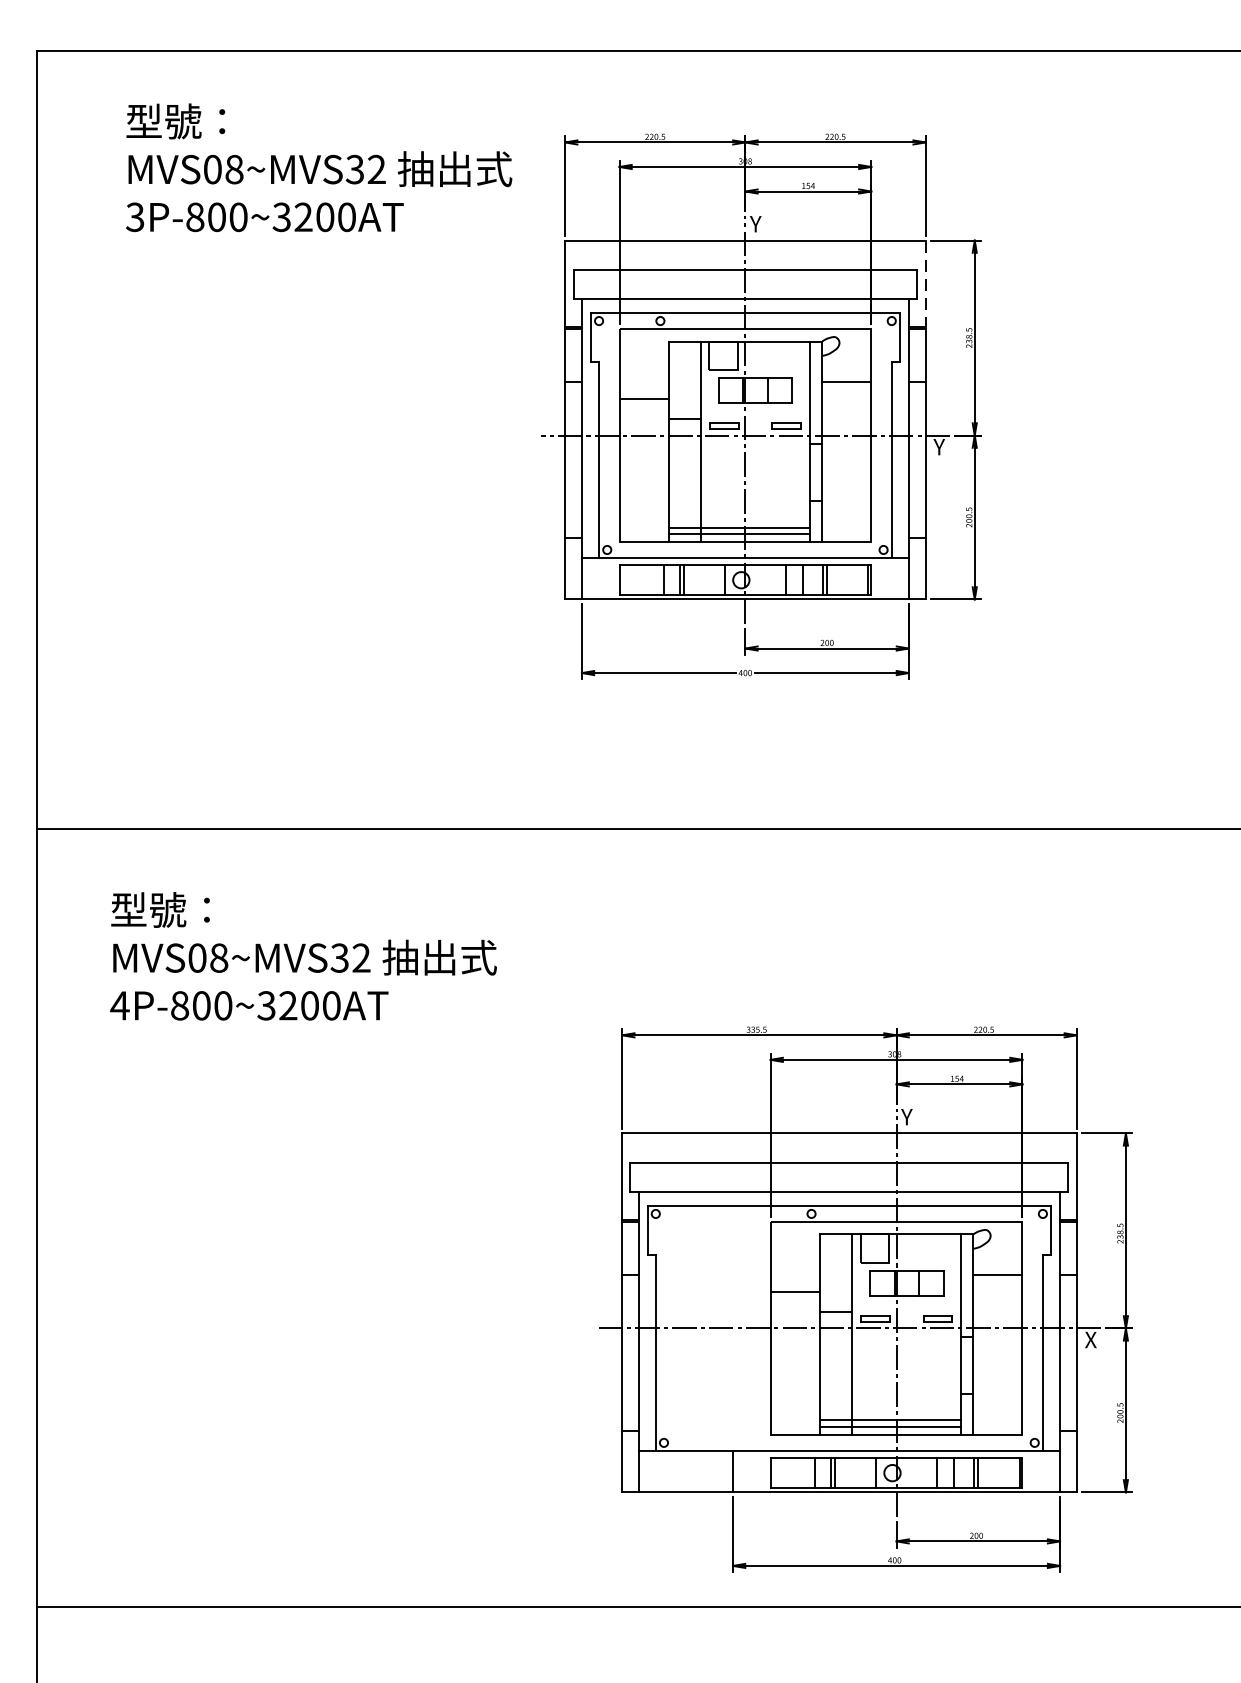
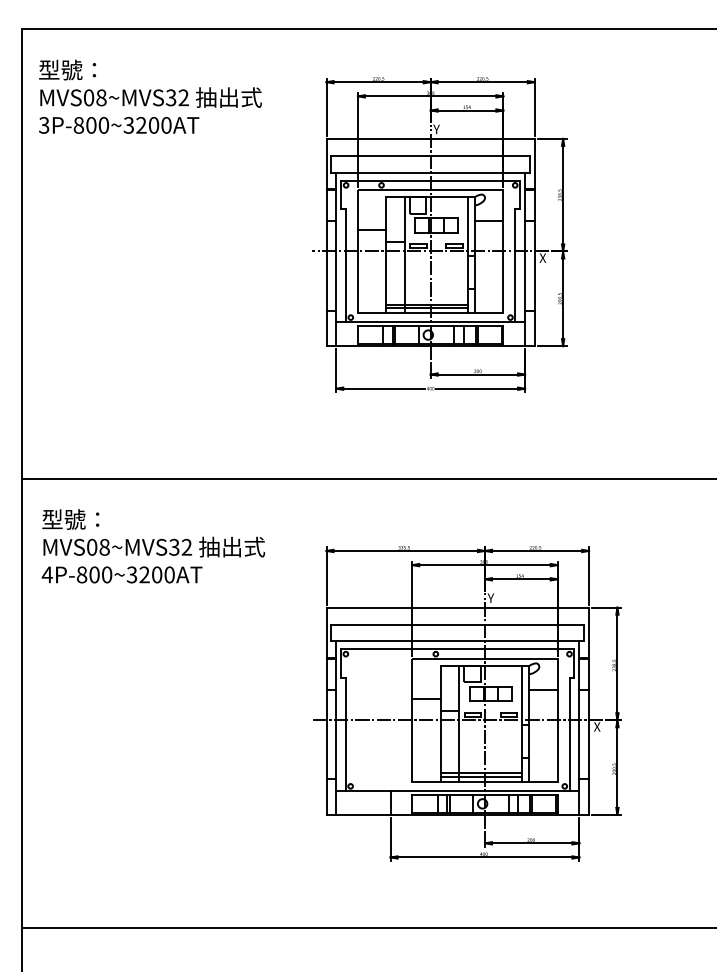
text: (319, 167) -> (150, 96), moved
line: (925, 284) -> (534, 164), dashed -> solid
text: (939, 445) -> (542, 257), Y -> X
text: (303, 956) -> (153, 546), moved
part: (866, 1299) -> (467, 703), moved

